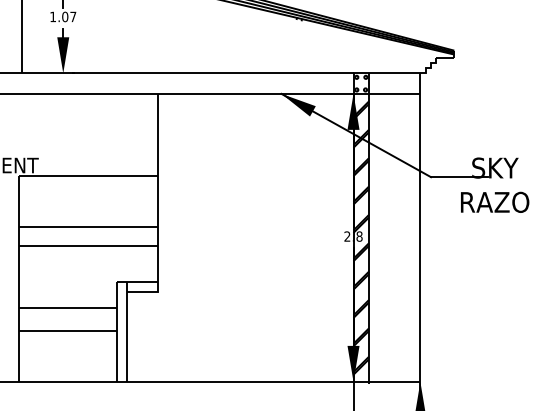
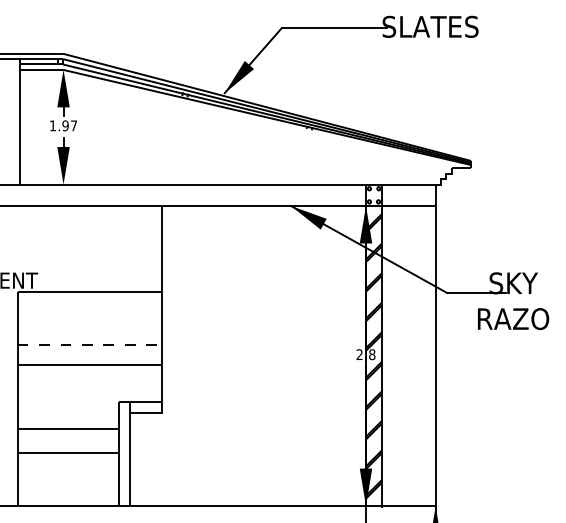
text: (65, 16) -> (65, 125), 1.07 -> 1.97
line: (89, 226) -> (90, 344), solid -> dashed

